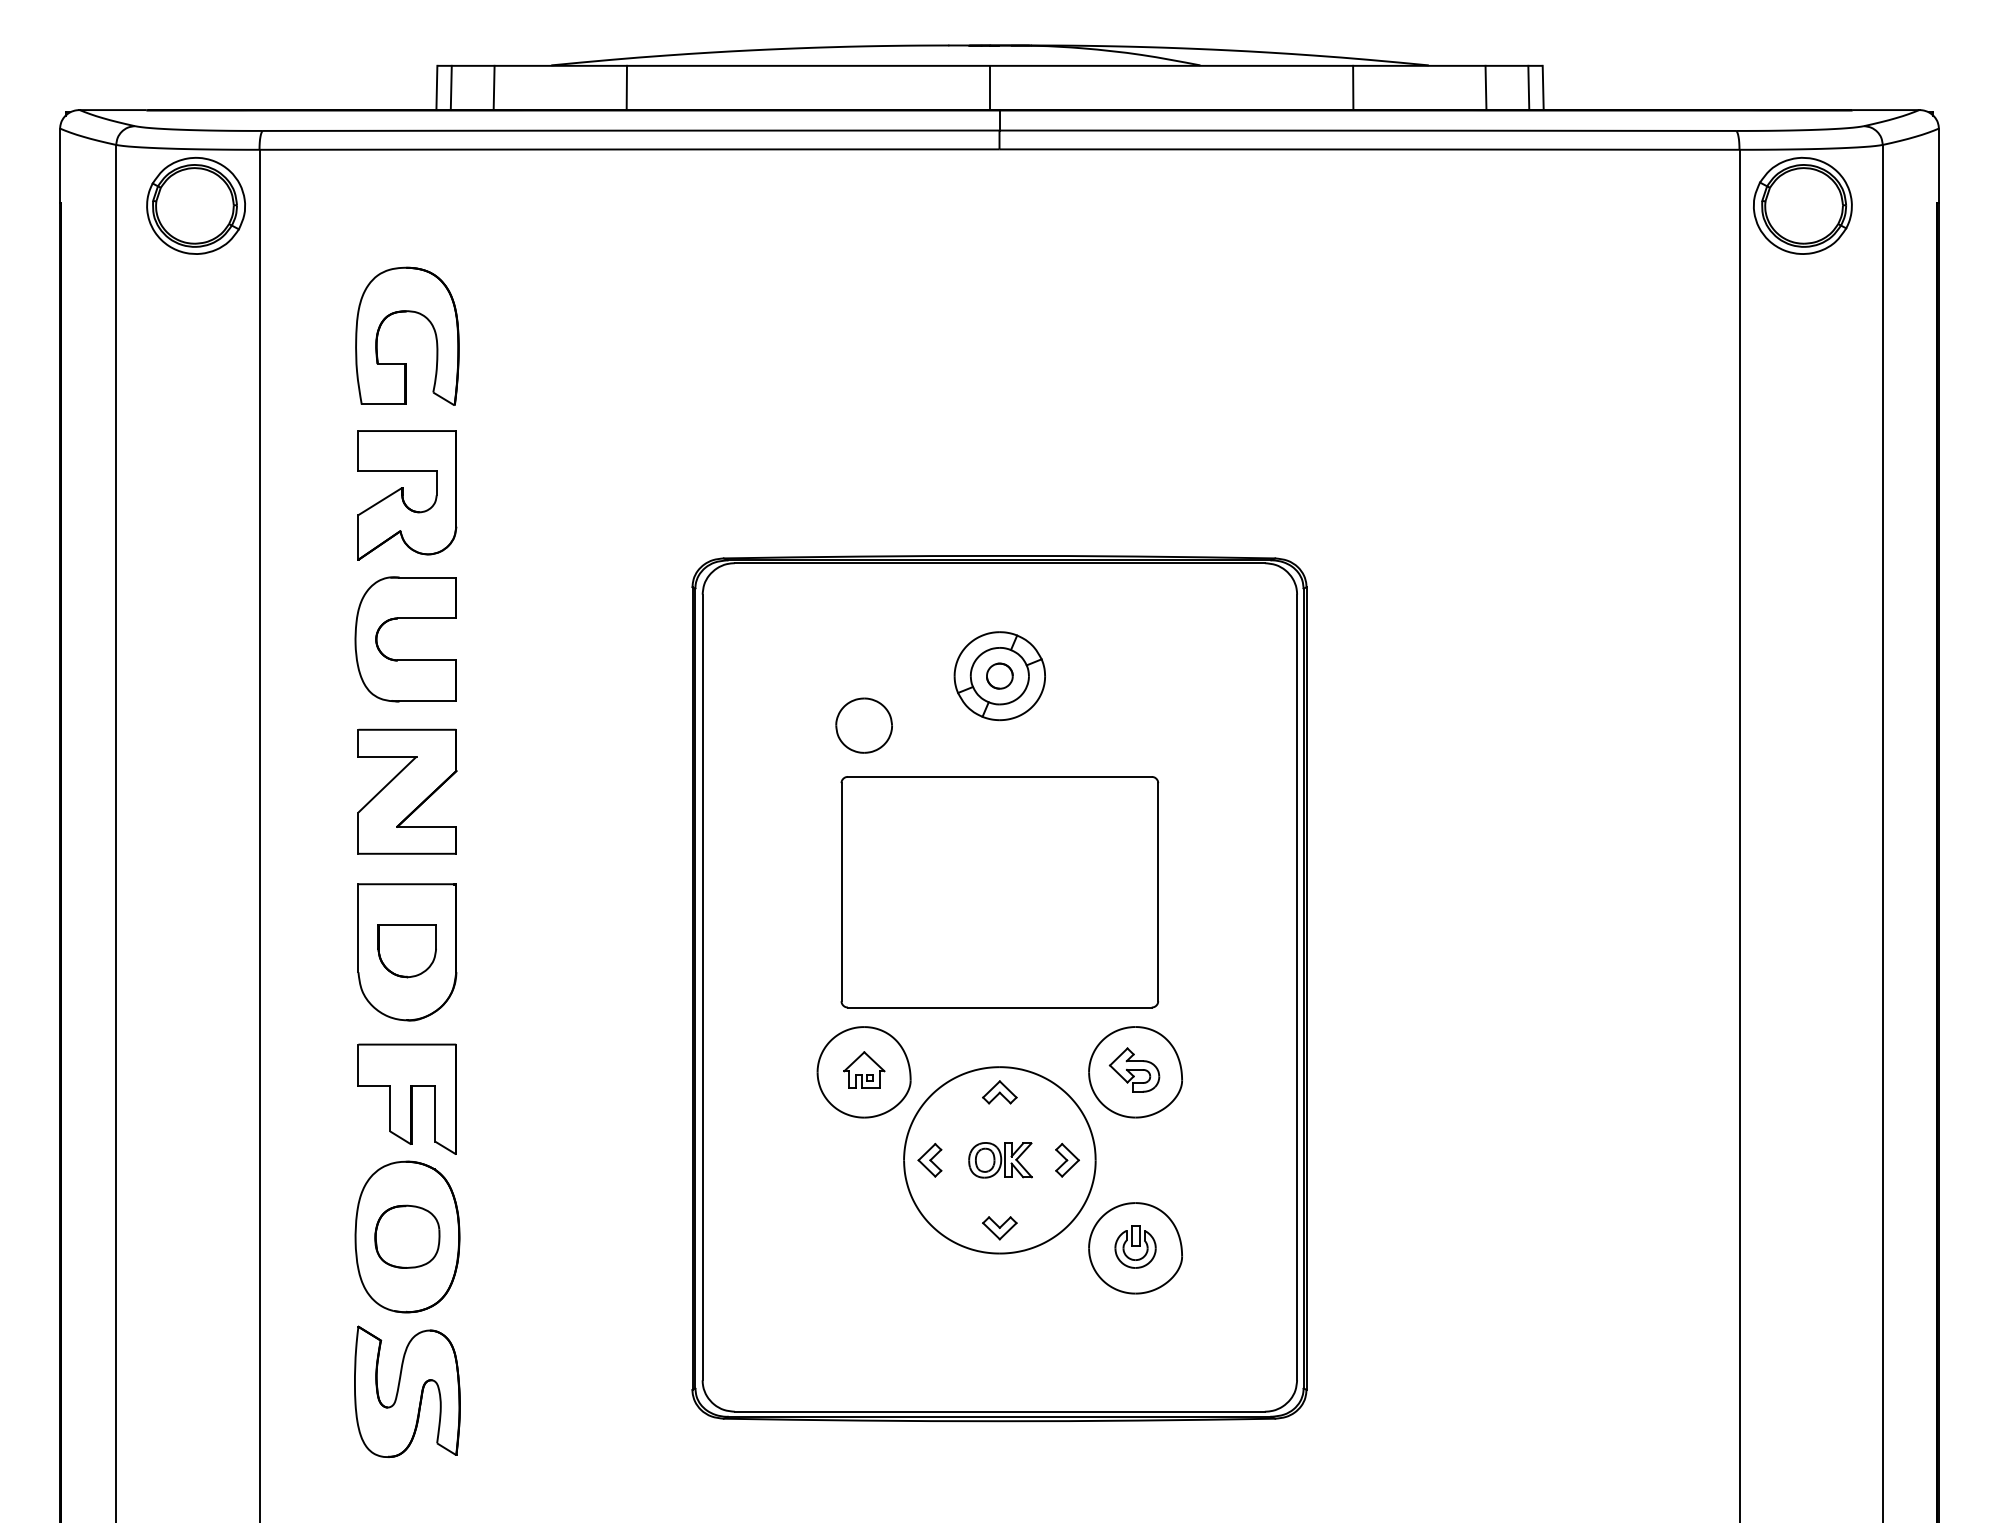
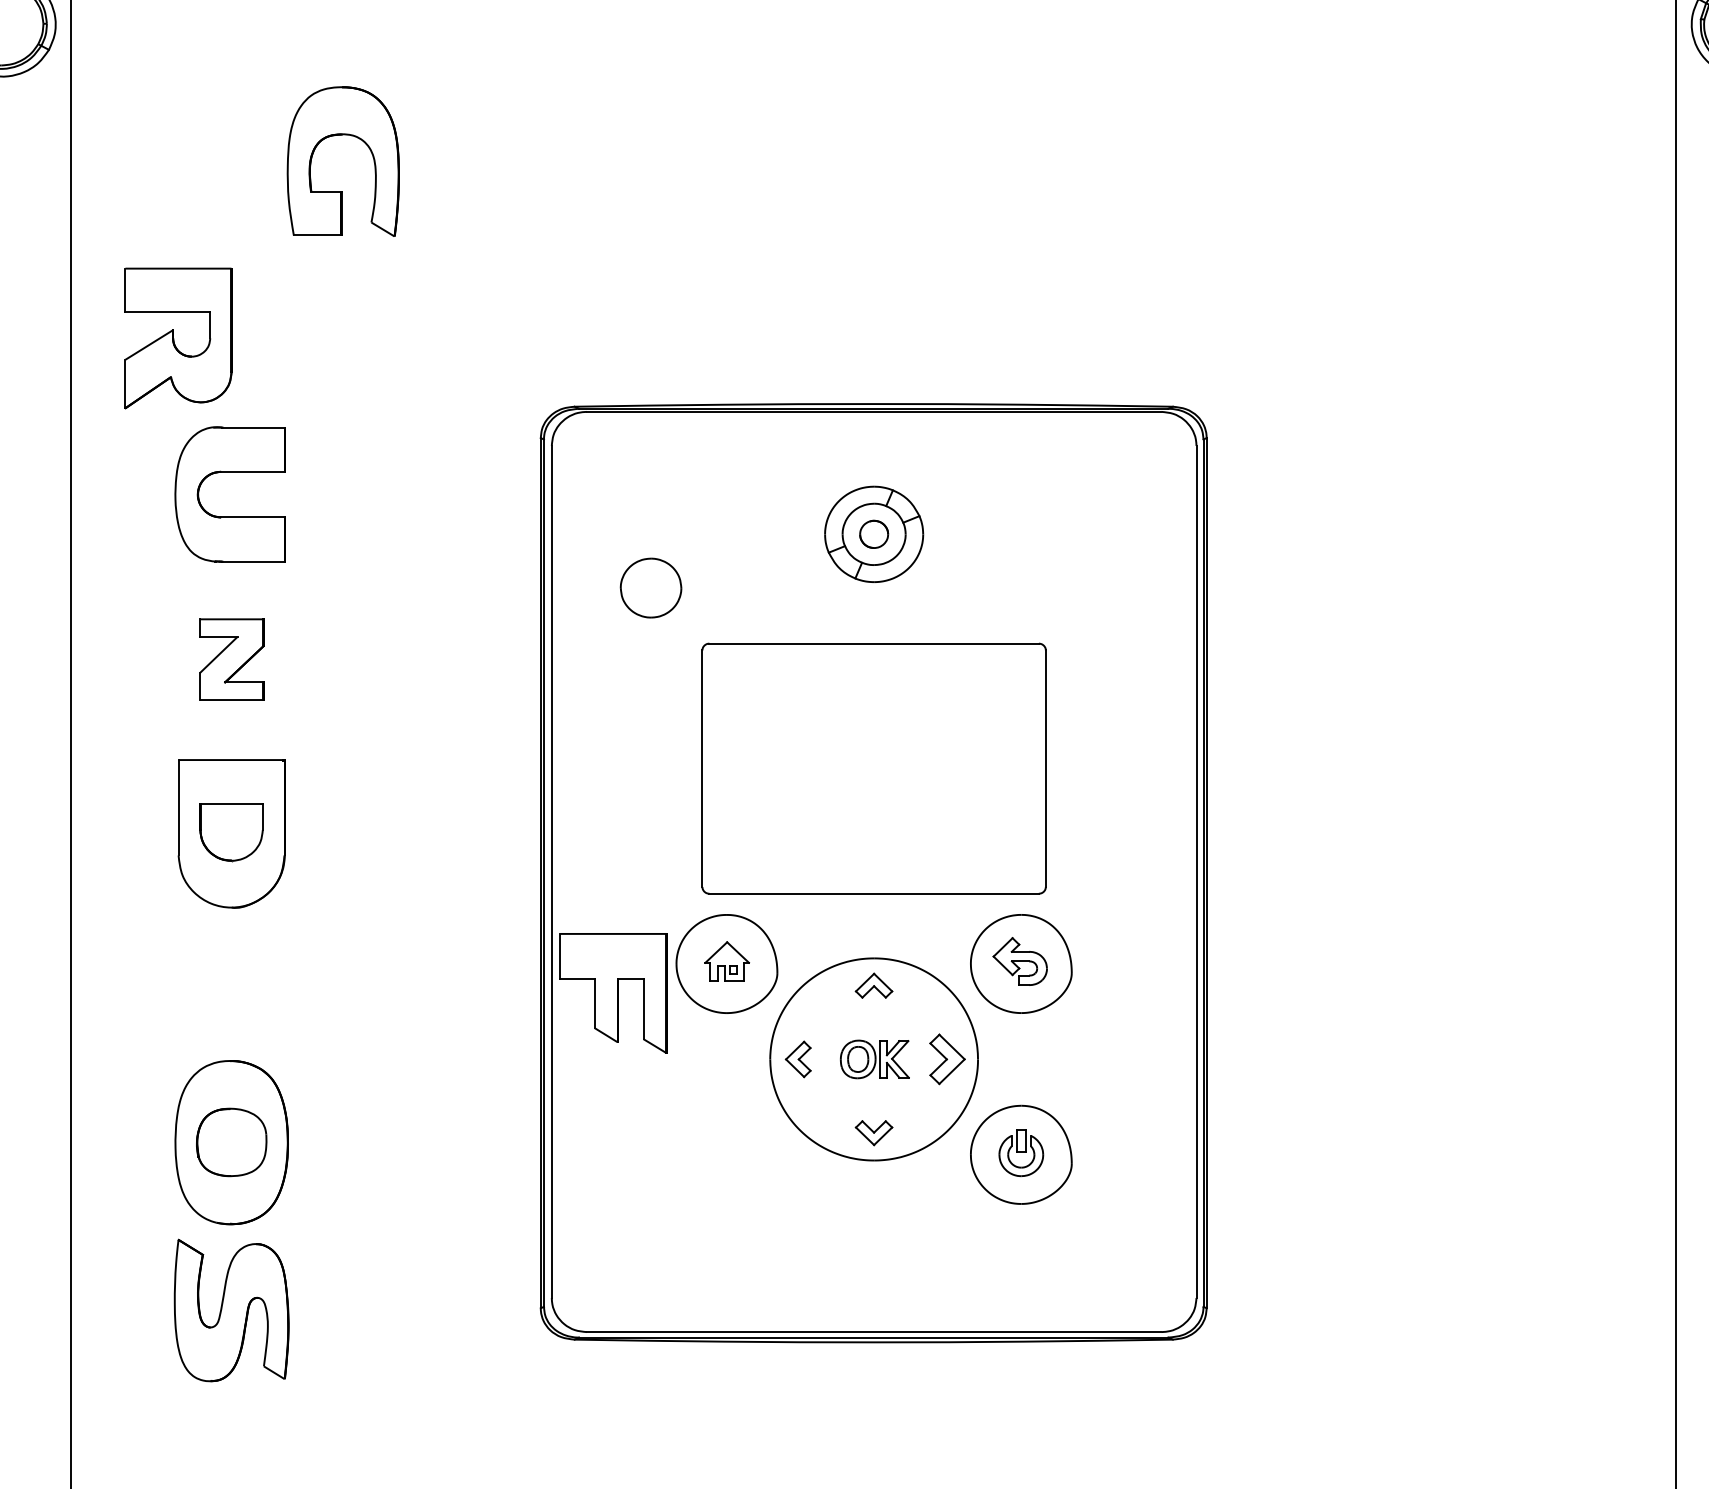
part: (407, 312) -> (343, 135), moved
part: (407, 495) -> (178, 338), moved
part: (863, 725) -> (650, 587), moved
part: (407, 791) -> (231, 659), size x0.6
part: (406, 1098) -> (612, 992), moved
part: (1067, 1160) -> (947, 1059), size x1.4

